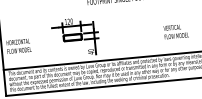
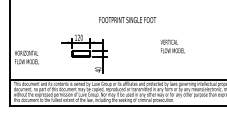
text: (175, 31) -> (172, 46), moved

